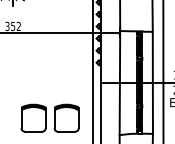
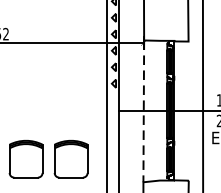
line: (152, 82) -> (188, 110), removed
line: (119, 83) -> (143, 111), solid -> dashed

